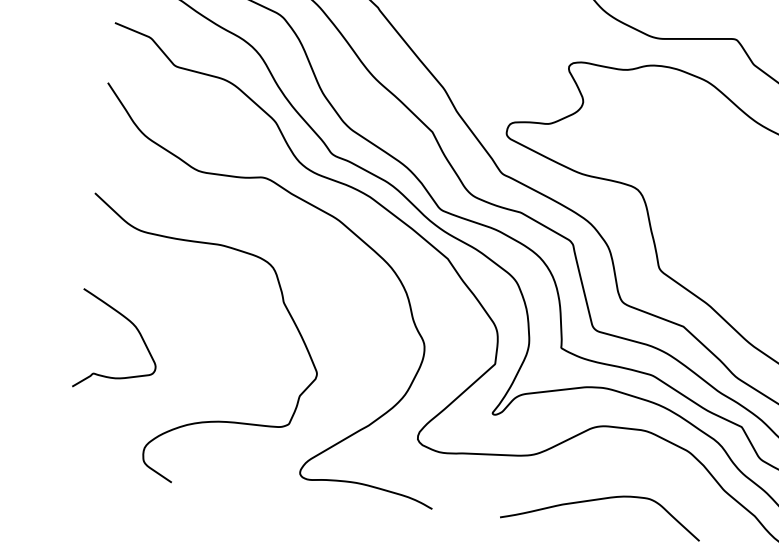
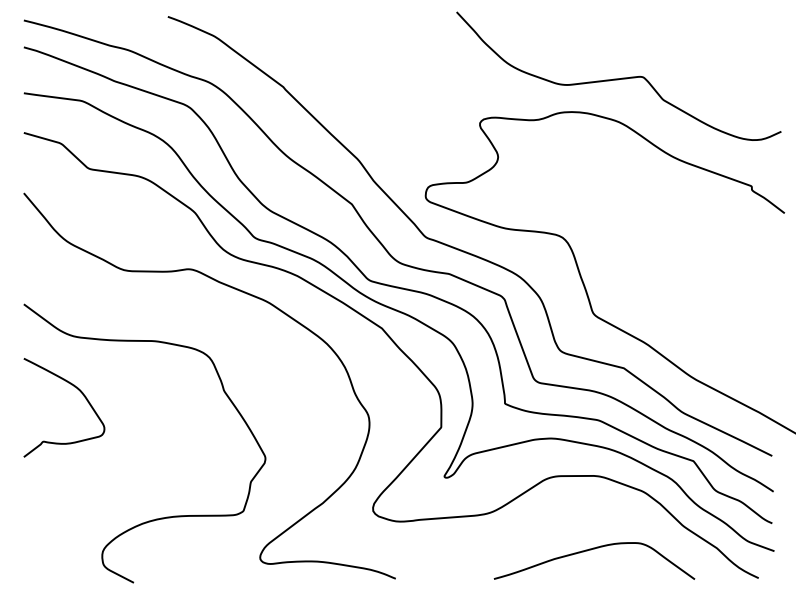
curve: (135, 327) -> (79, 391), moved
curve: (600, 500) -> (591, 550), moved

